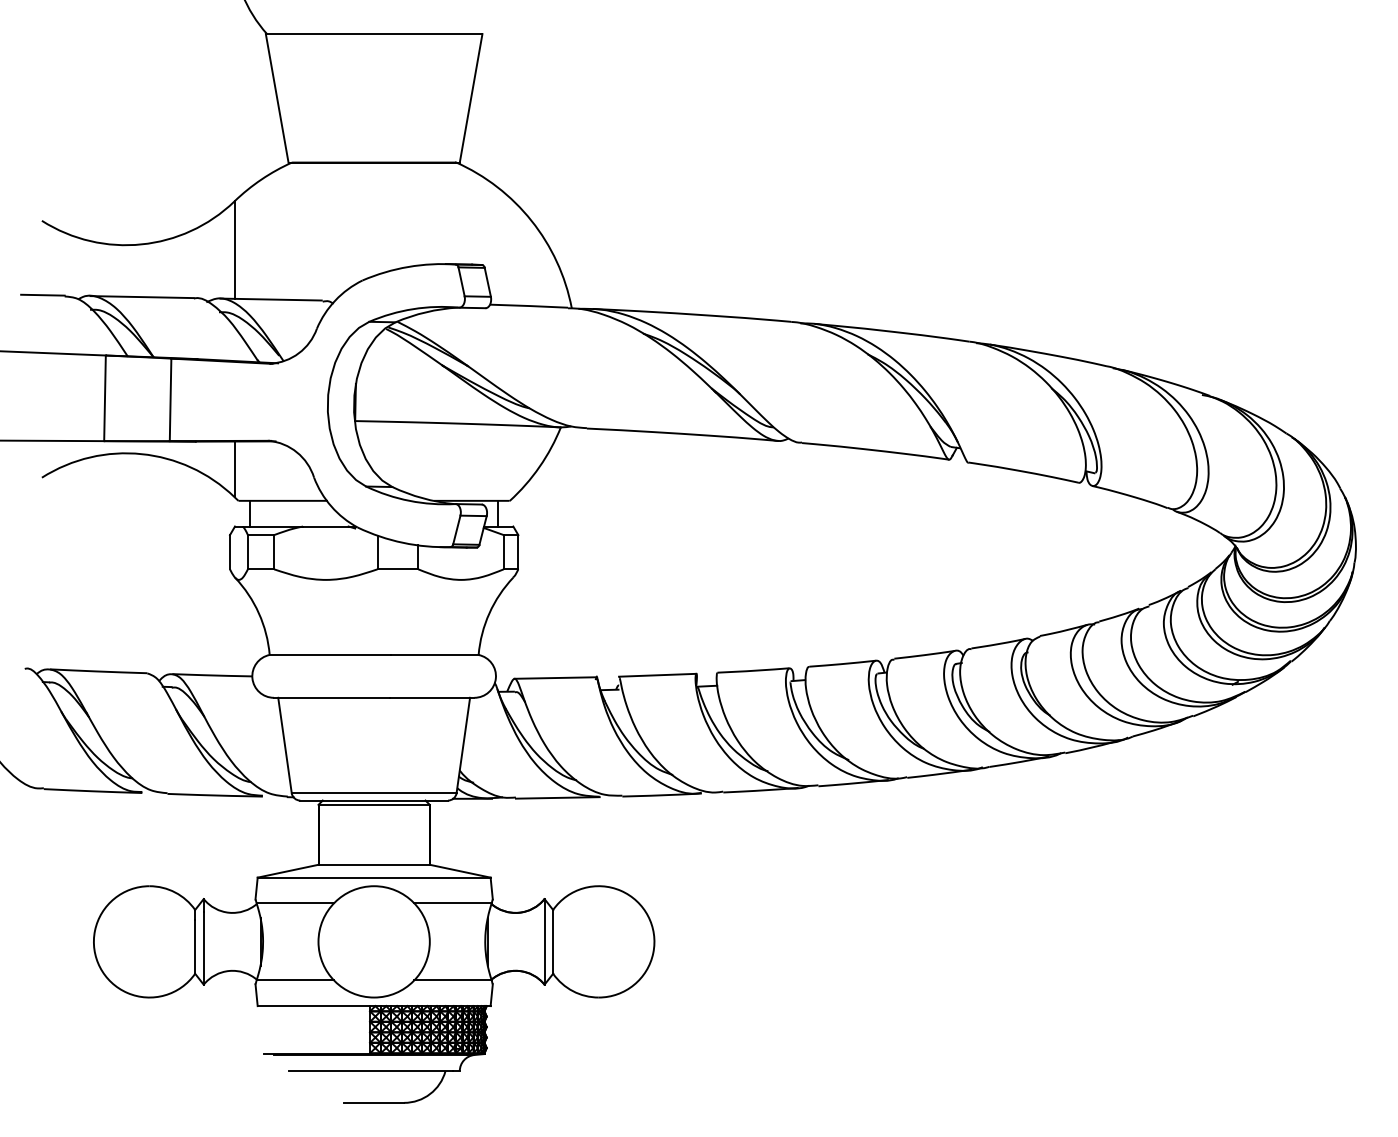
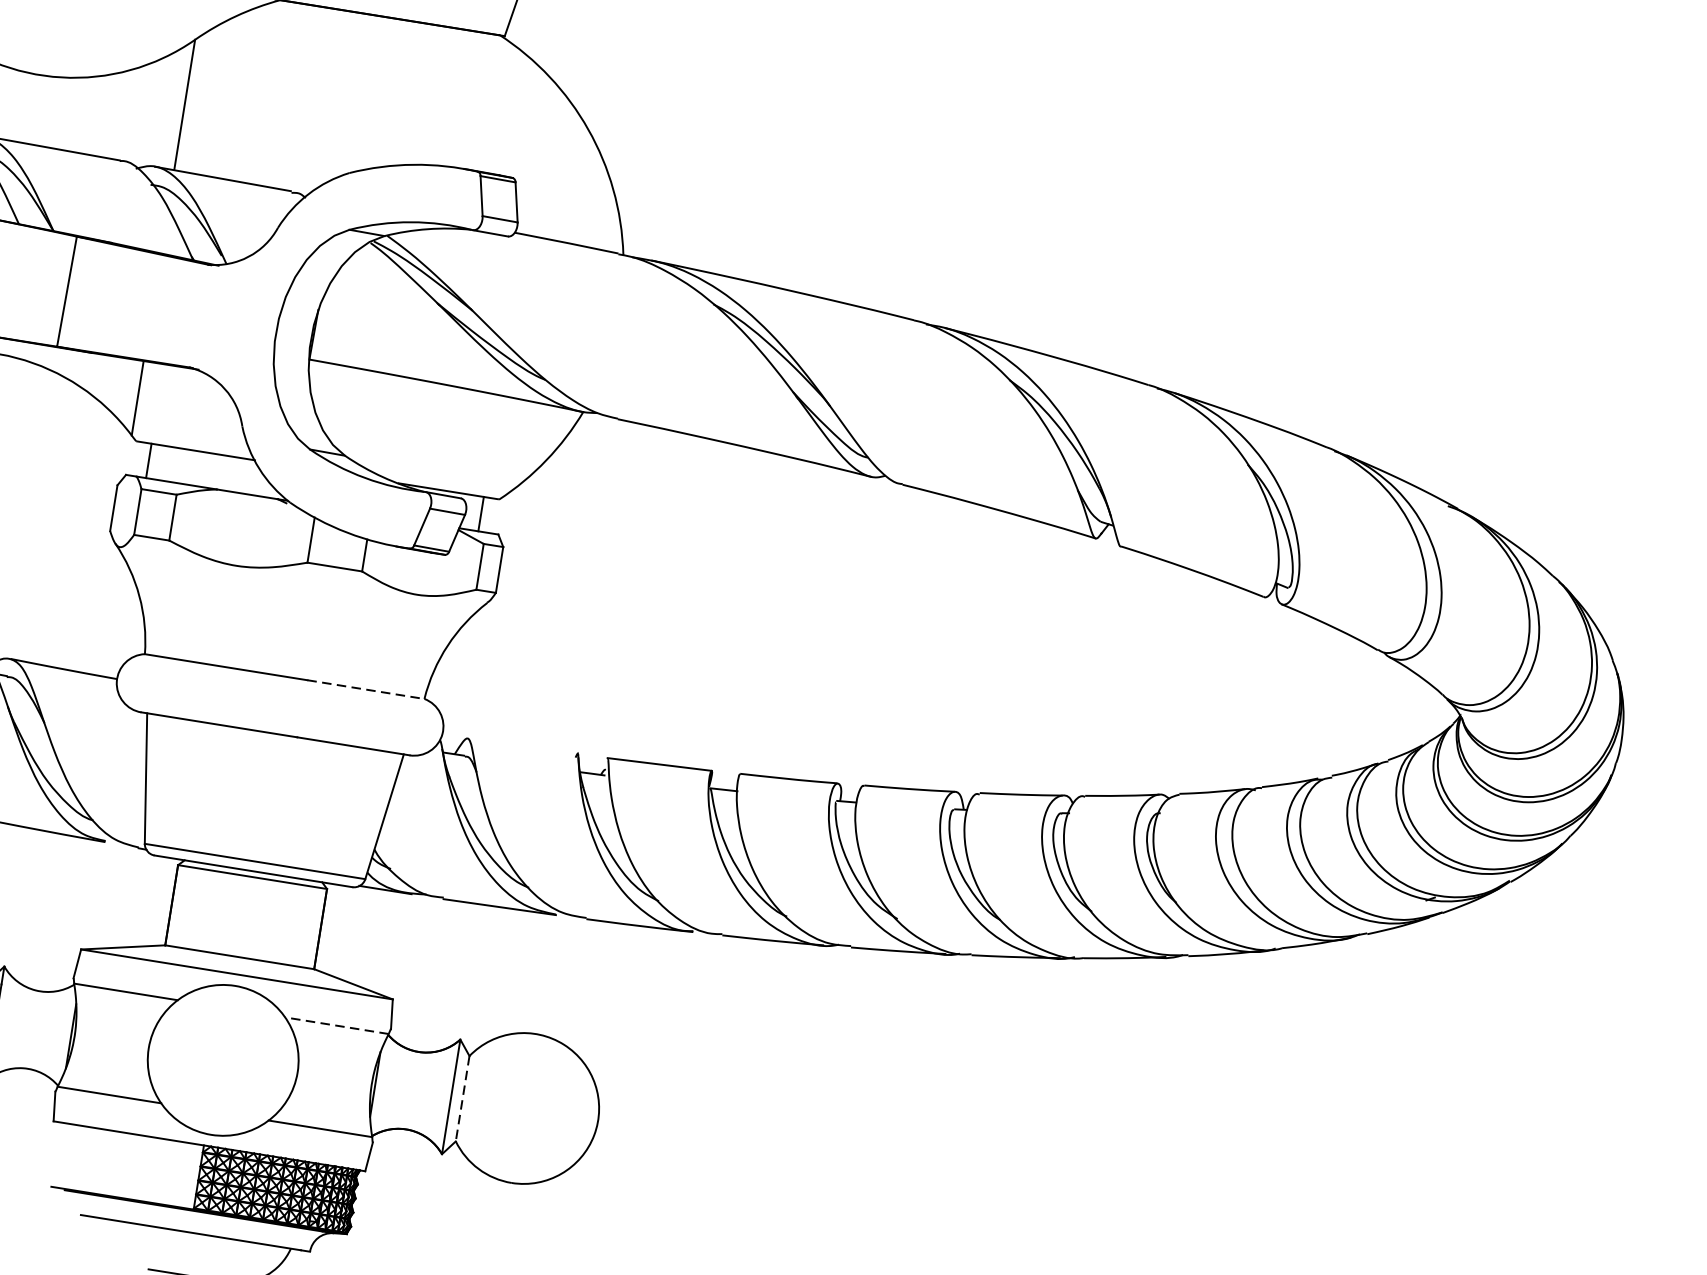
line: (434, 655) -> (365, 690), solid -> dashed
line: (555, 677) -> (522, 745), removed
line: (453, 903) -> (337, 1026), solid -> dashed
line: (553, 941) -> (463, 1098), solid -> dashed

